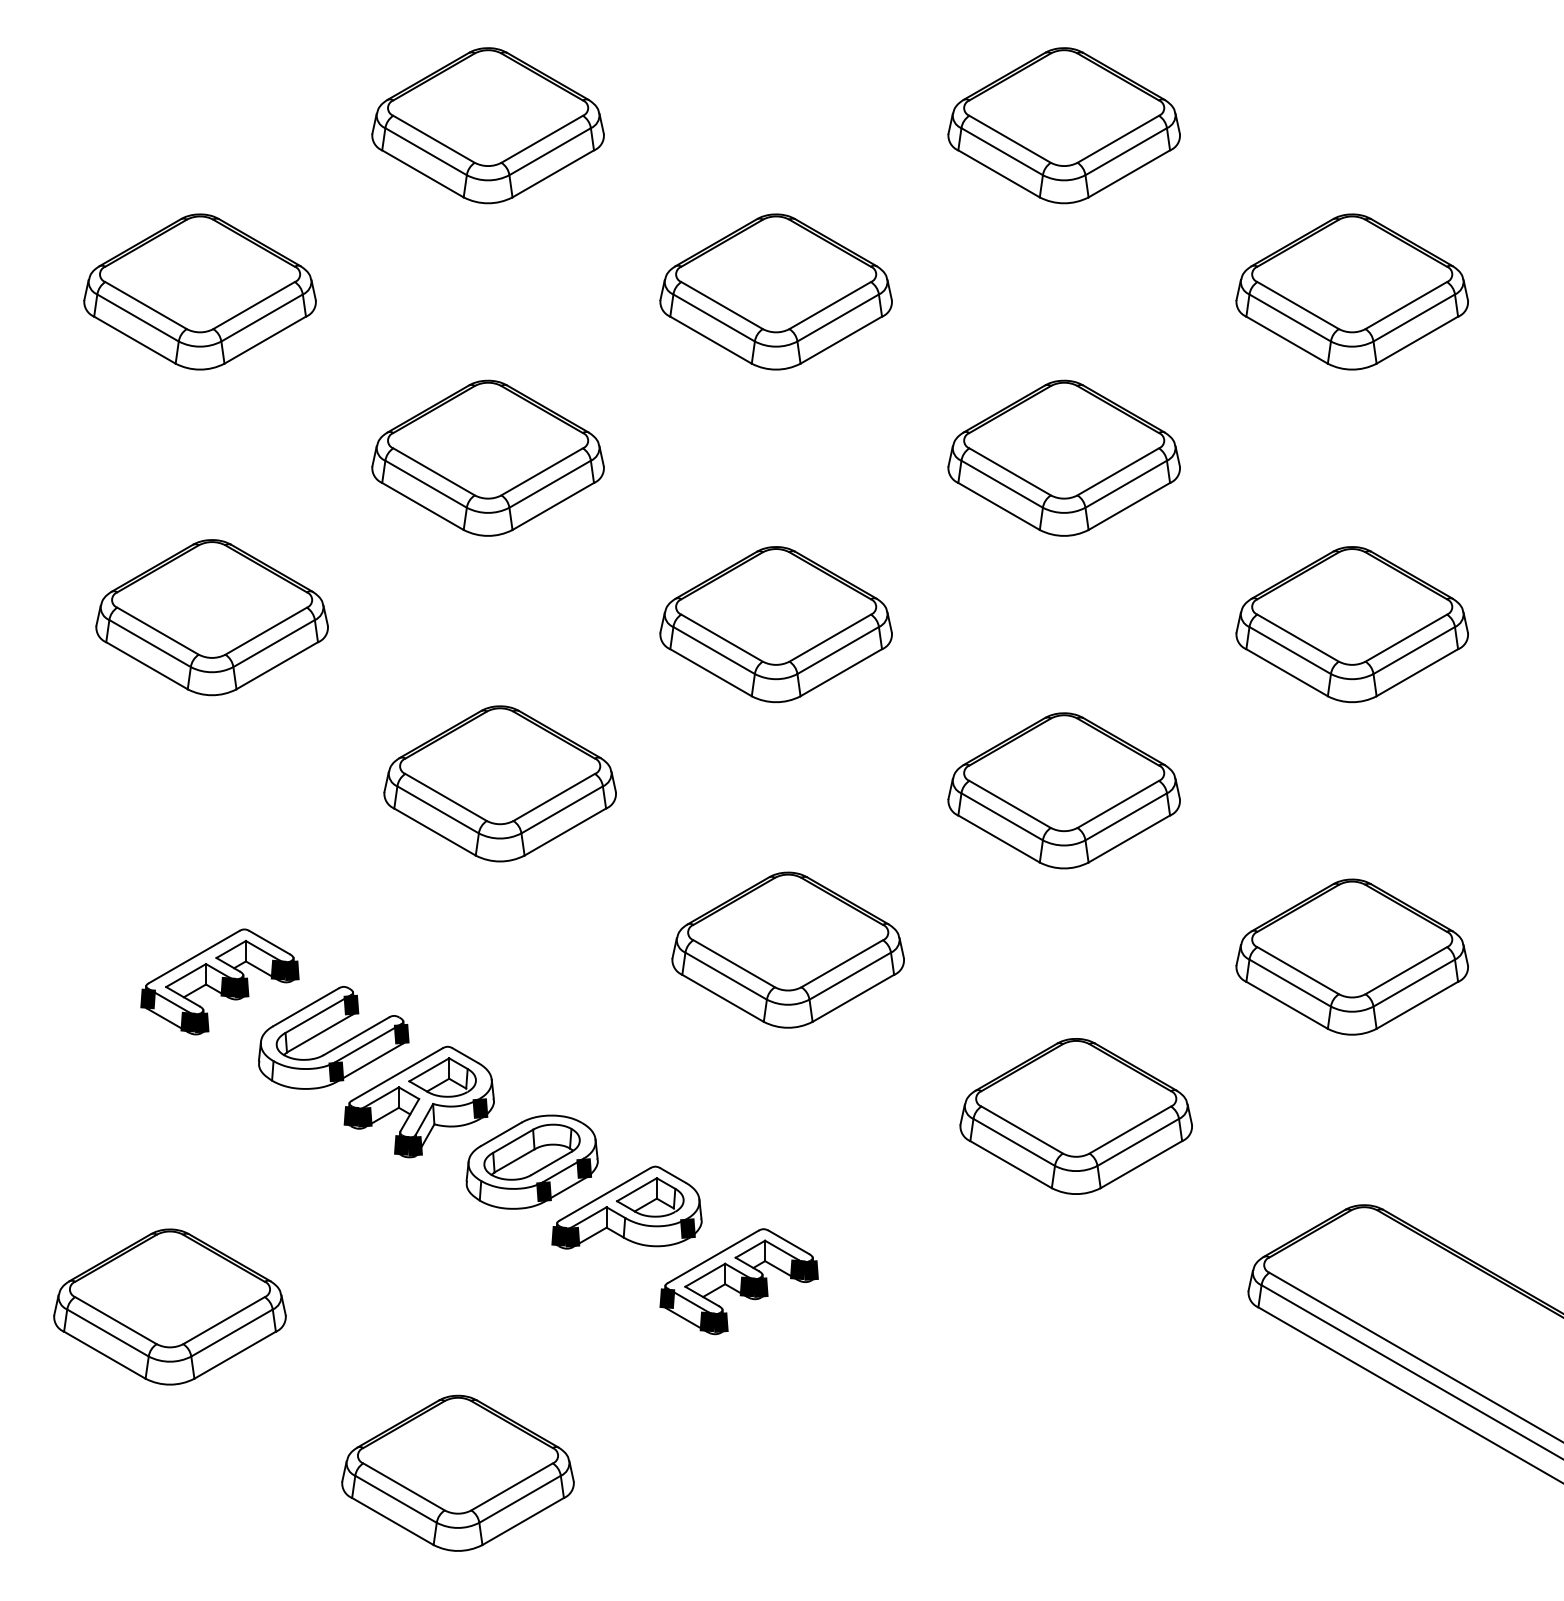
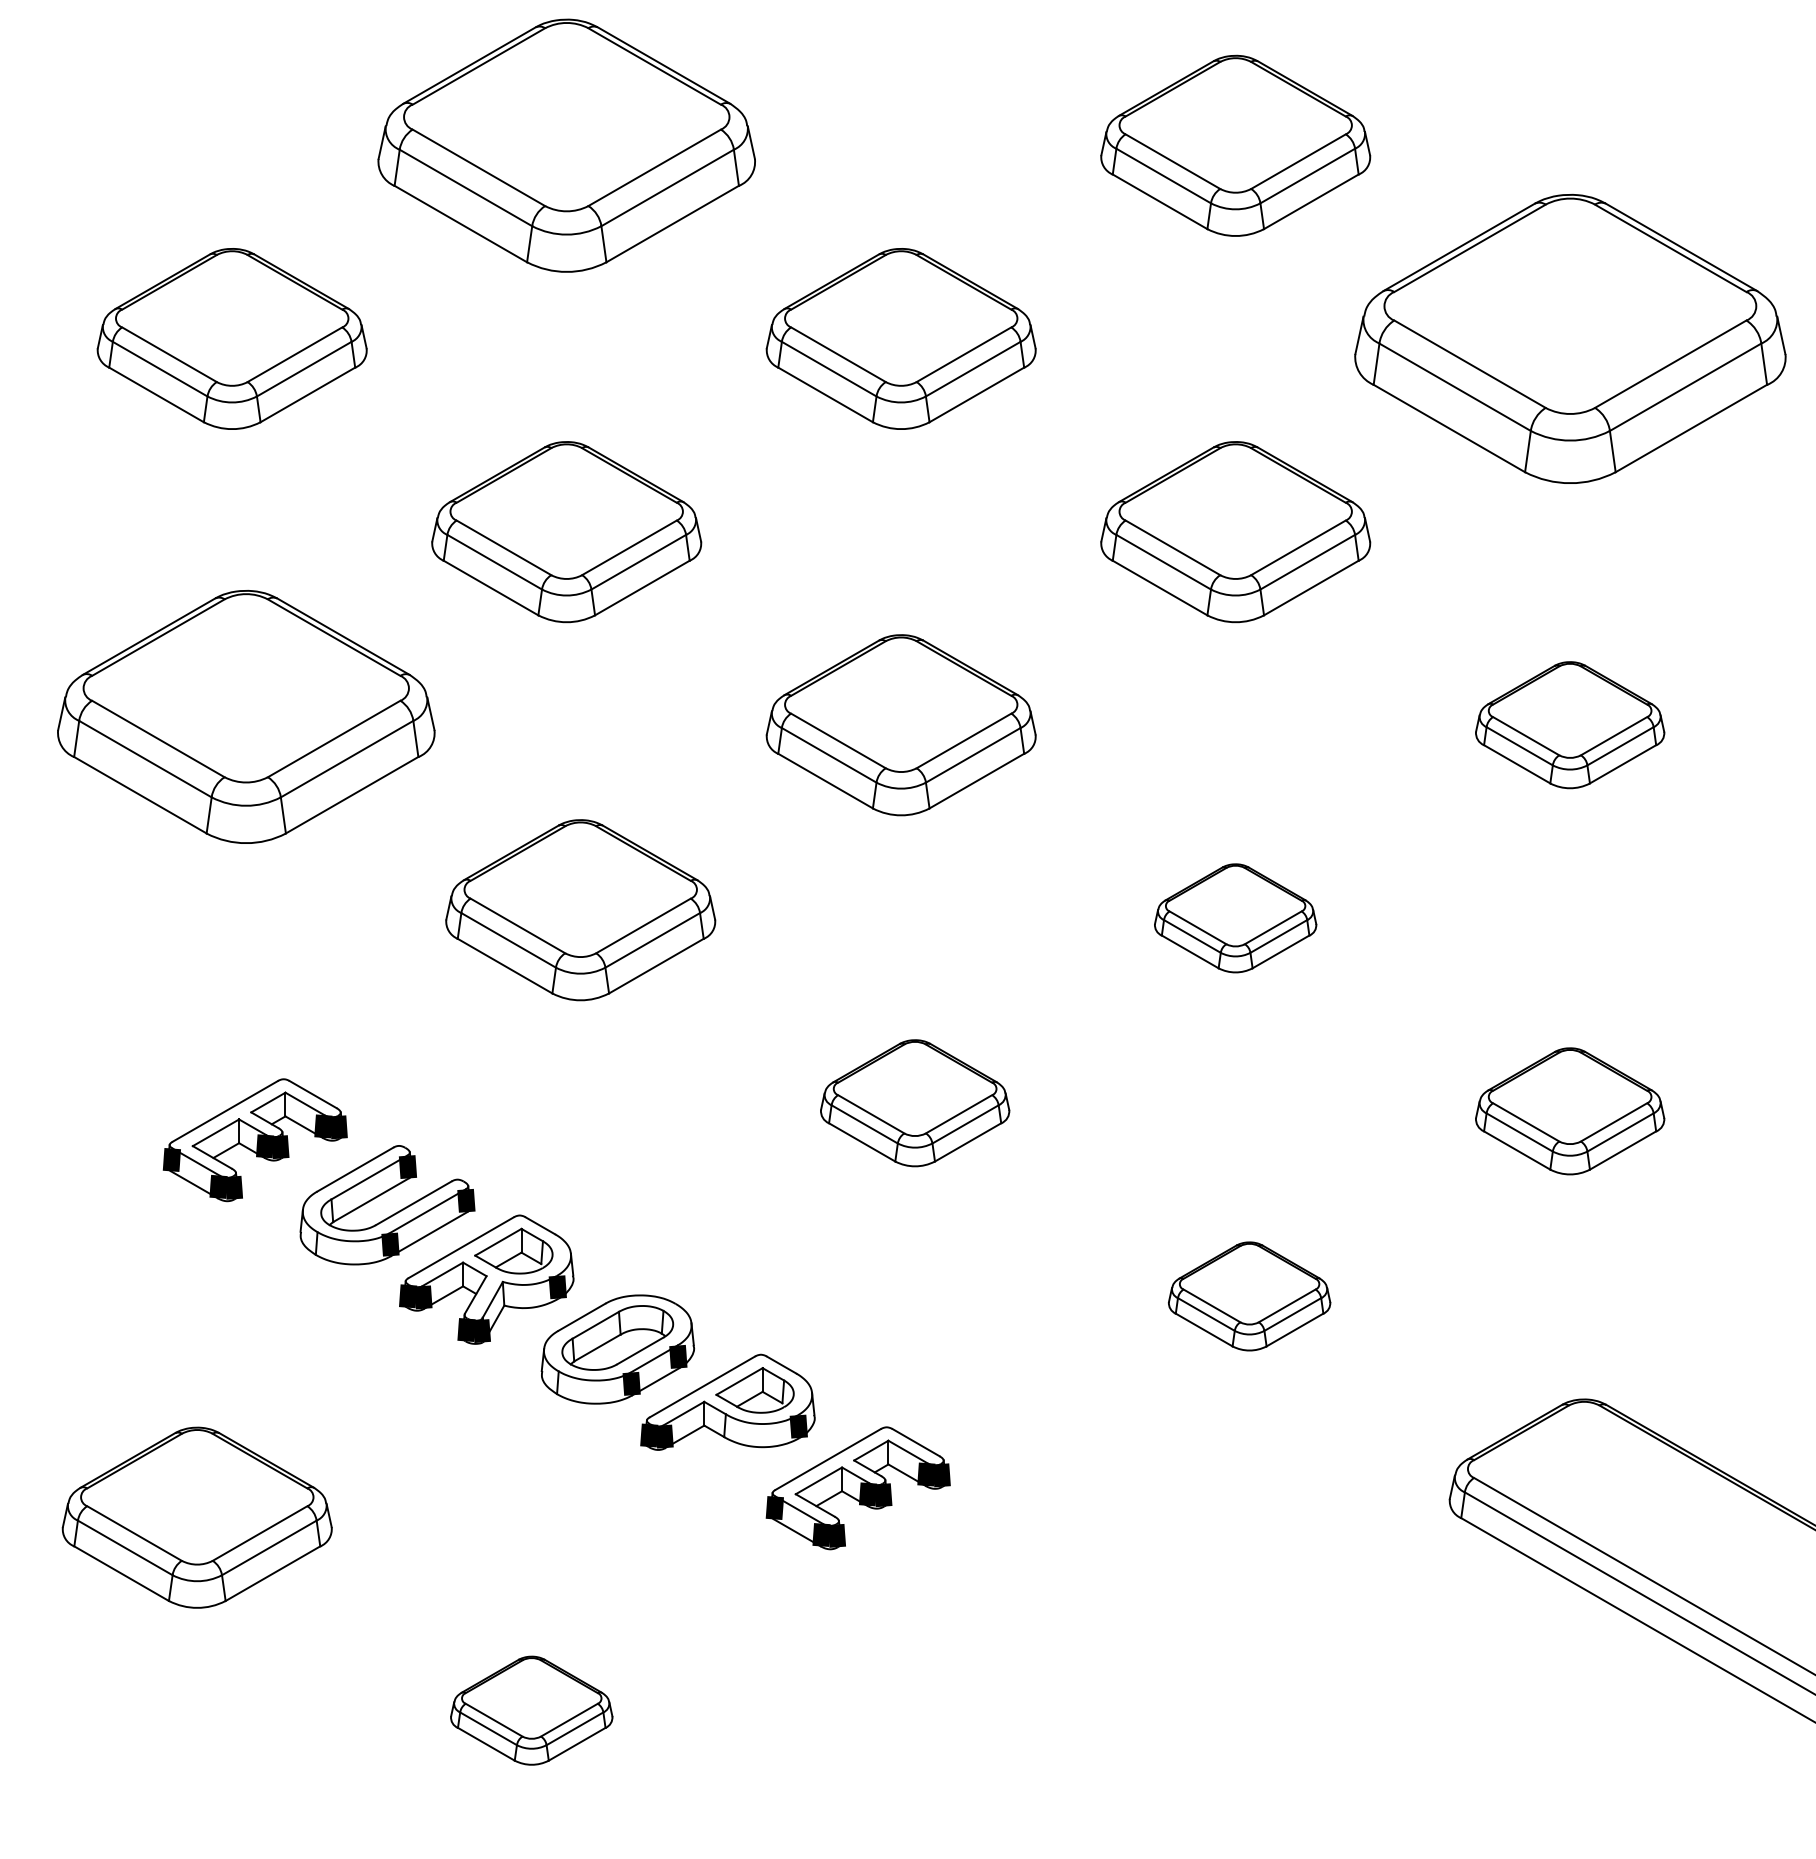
part: (487, 125) -> (565, 145), size x1.4
part: (1351, 291) -> (1569, 338), size x1.6
part: (211, 617) -> (245, 716), size x1.4
part: (1351, 624) -> (1569, 725), size x0.7
part: (1063, 790) -> (1234, 917), size x0.6
part: (787, 949) -> (914, 1102), size x0.7
part: (1351, 956) -> (1569, 1110), size x0.7
part: (1075, 1116) -> (1248, 1296), size x0.6
part: (457, 1472) -> (531, 1709), size x0.6

